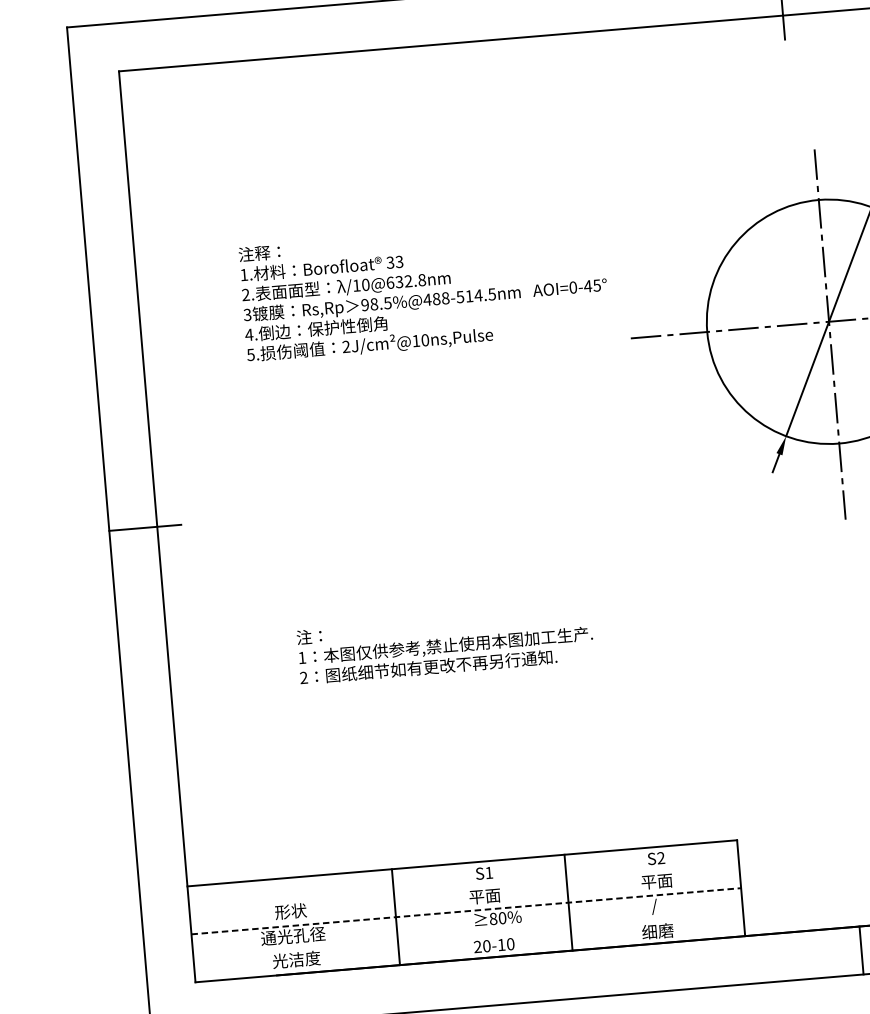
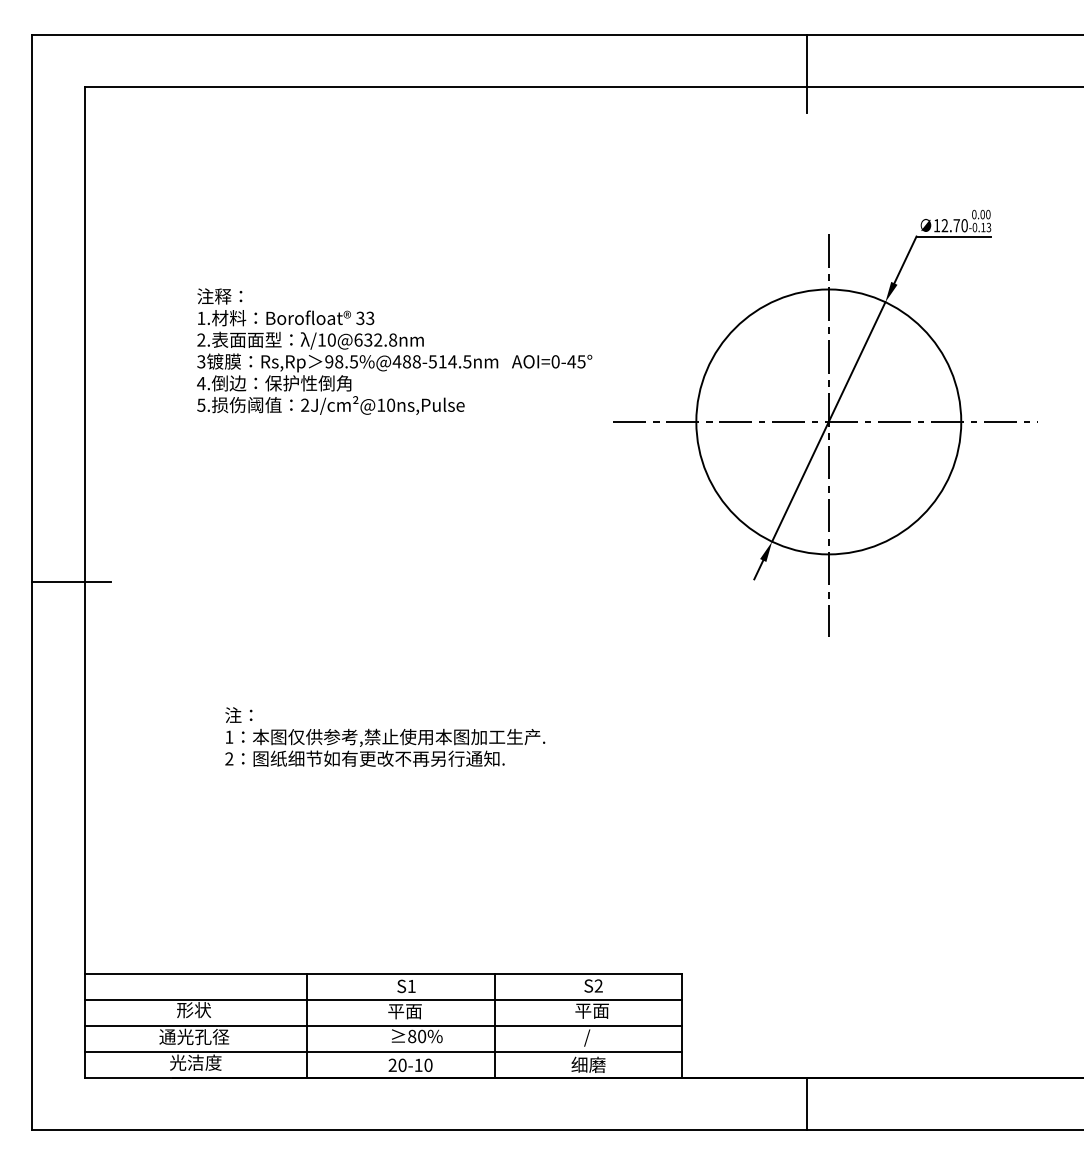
line: (464, 887) -> (383, 999), added
line: (466, 911) -> (383, 1025), dashed -> solid
line: (468, 934) -> (383, 1051), added

